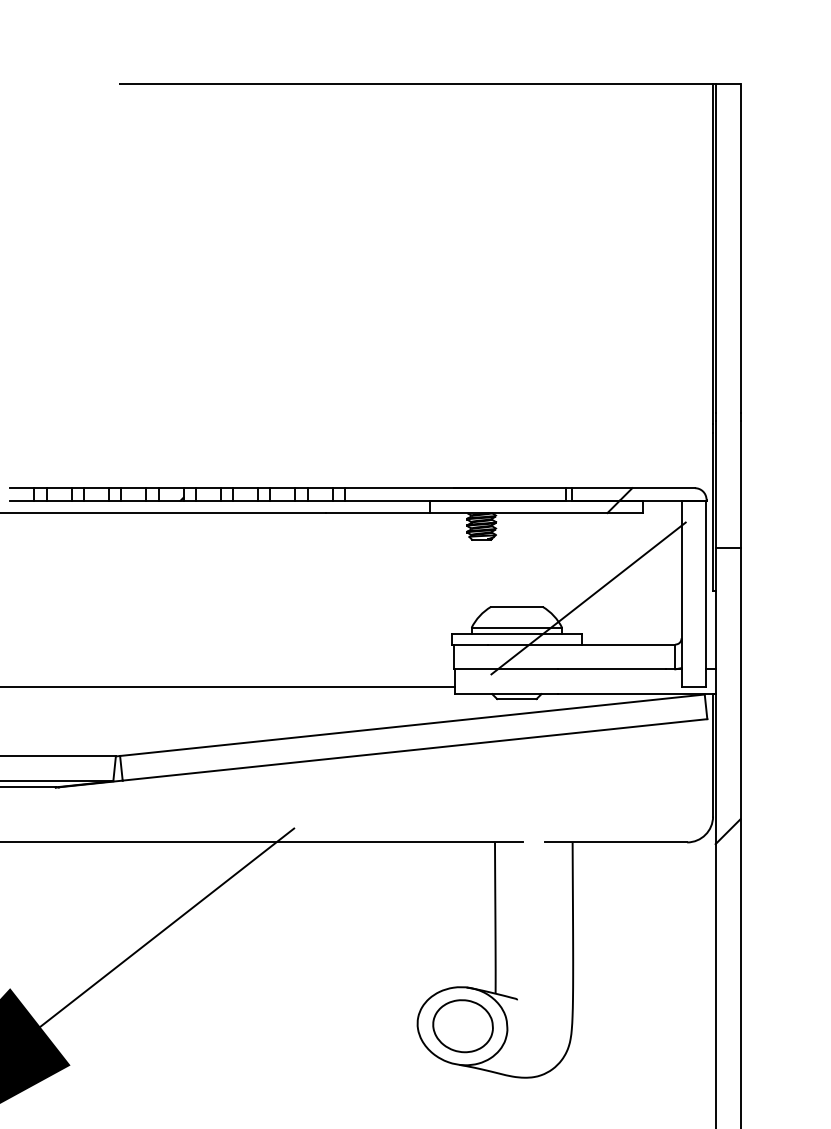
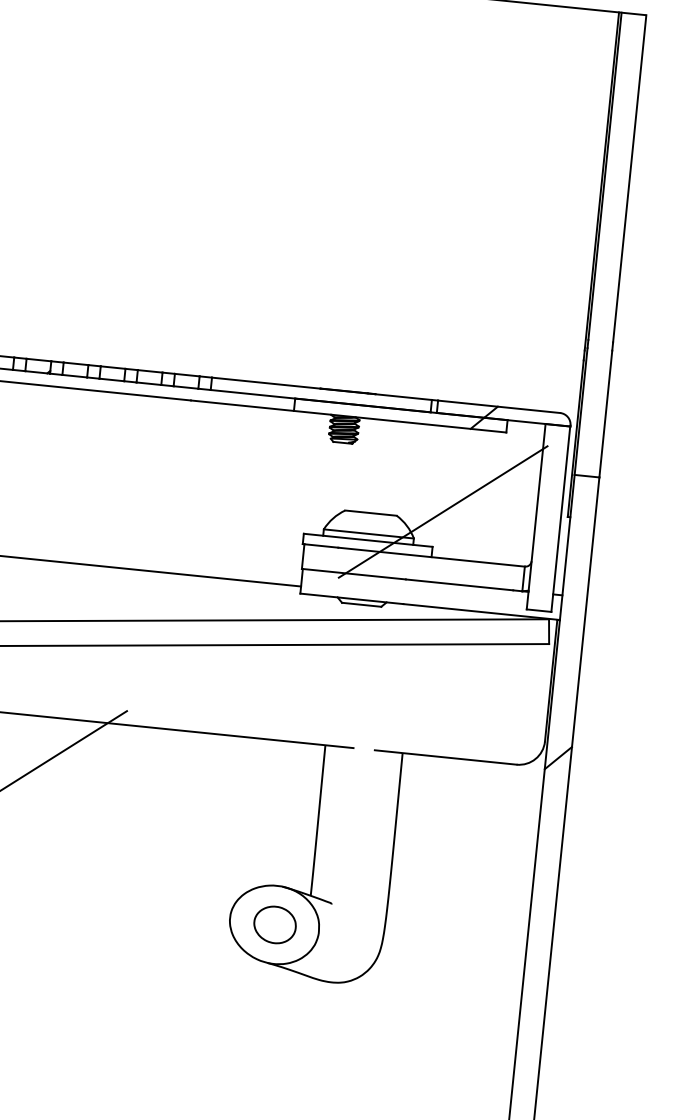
part: (462, 1026) -> (274, 925), size x0.7

